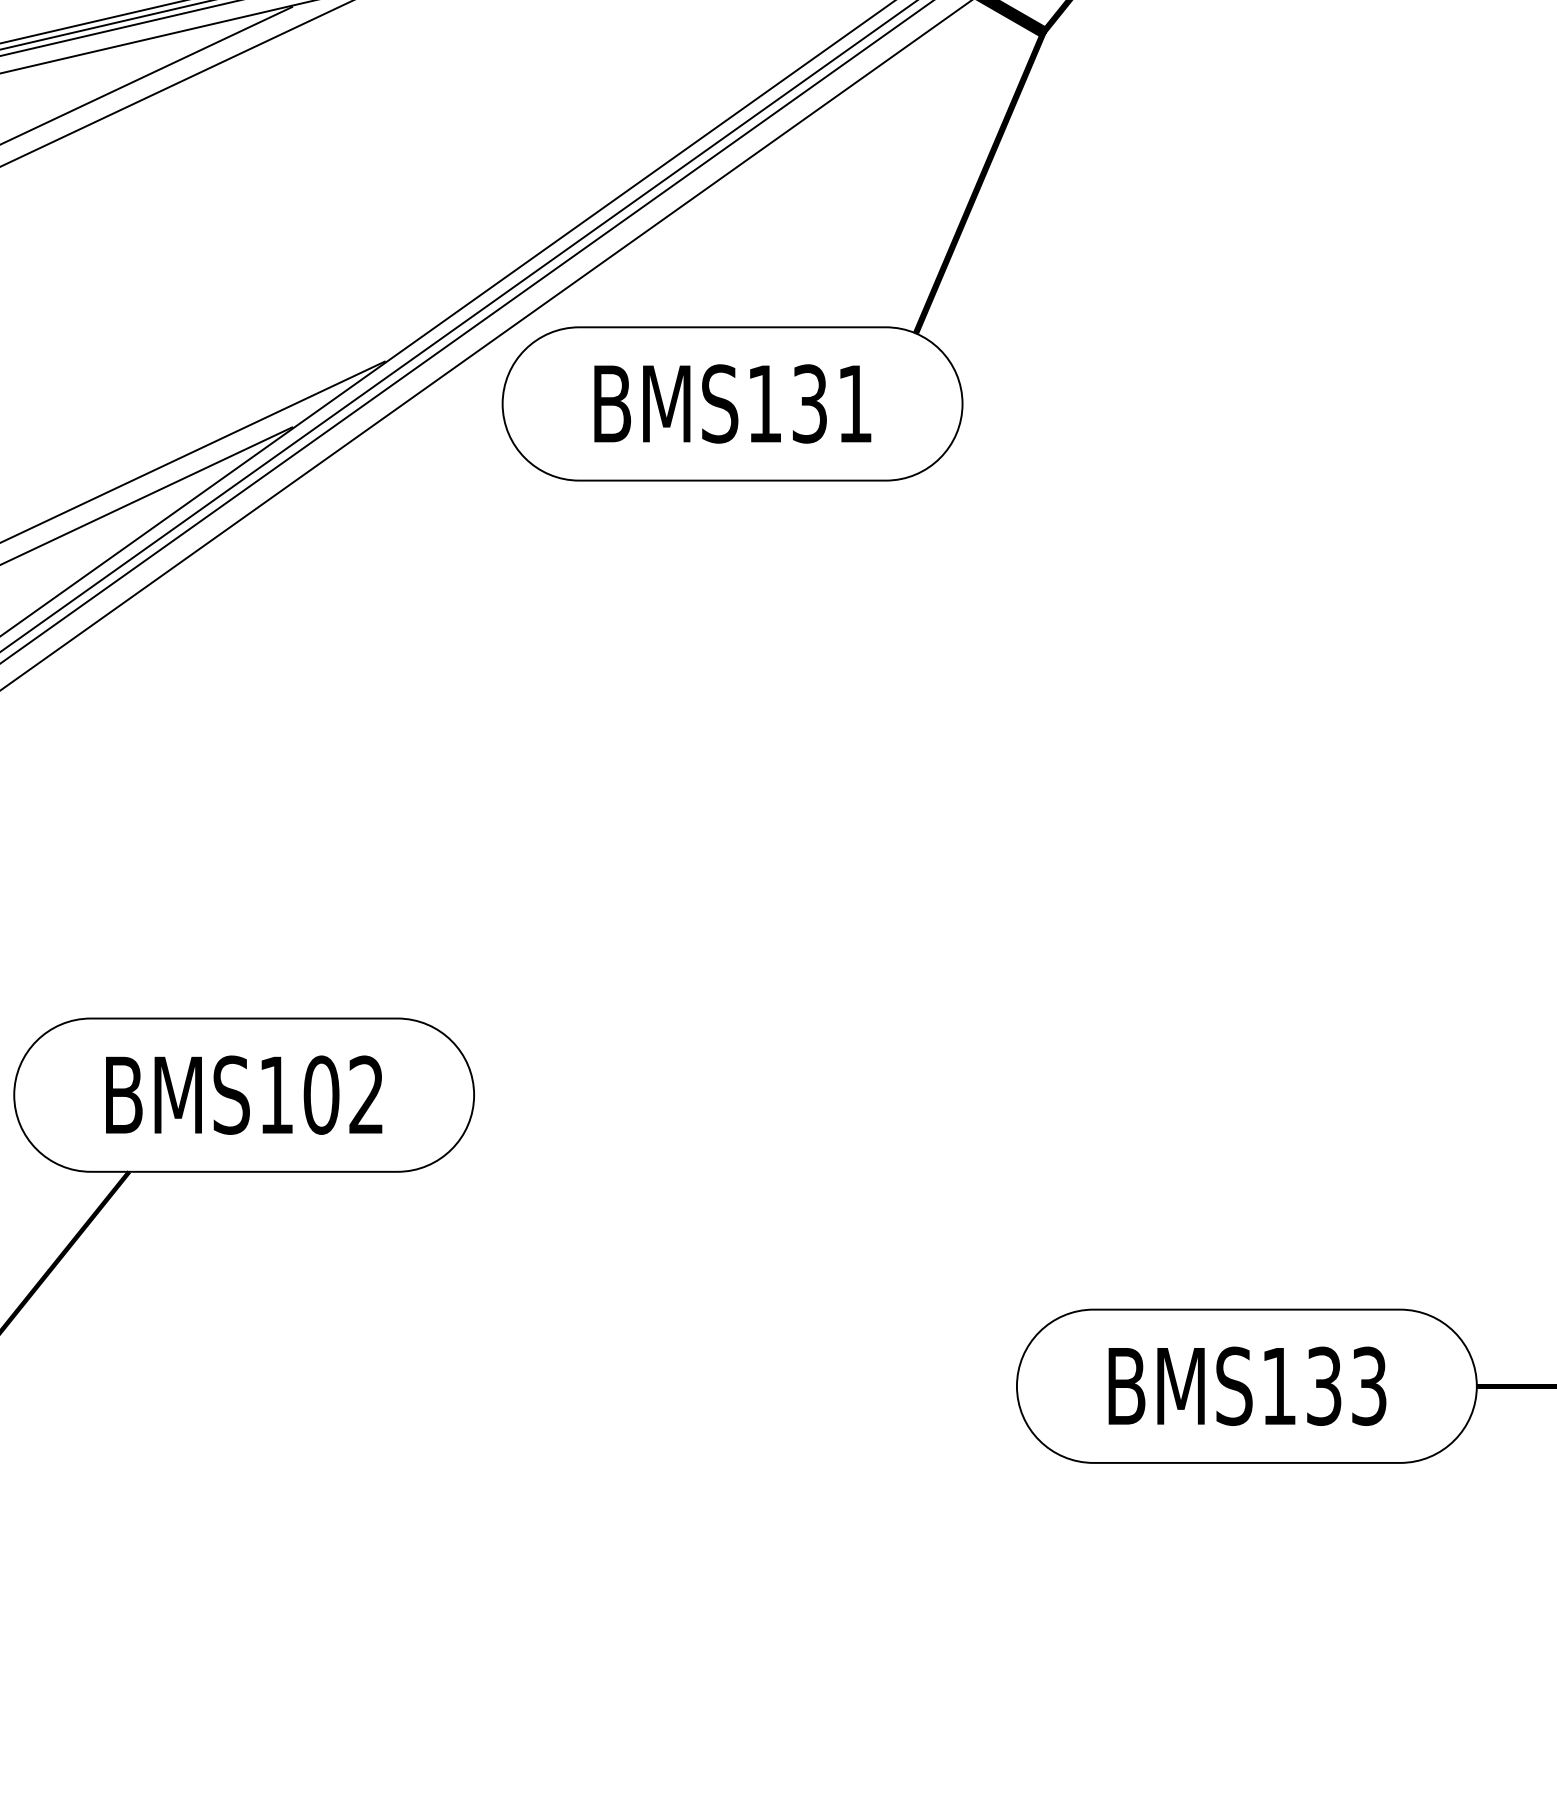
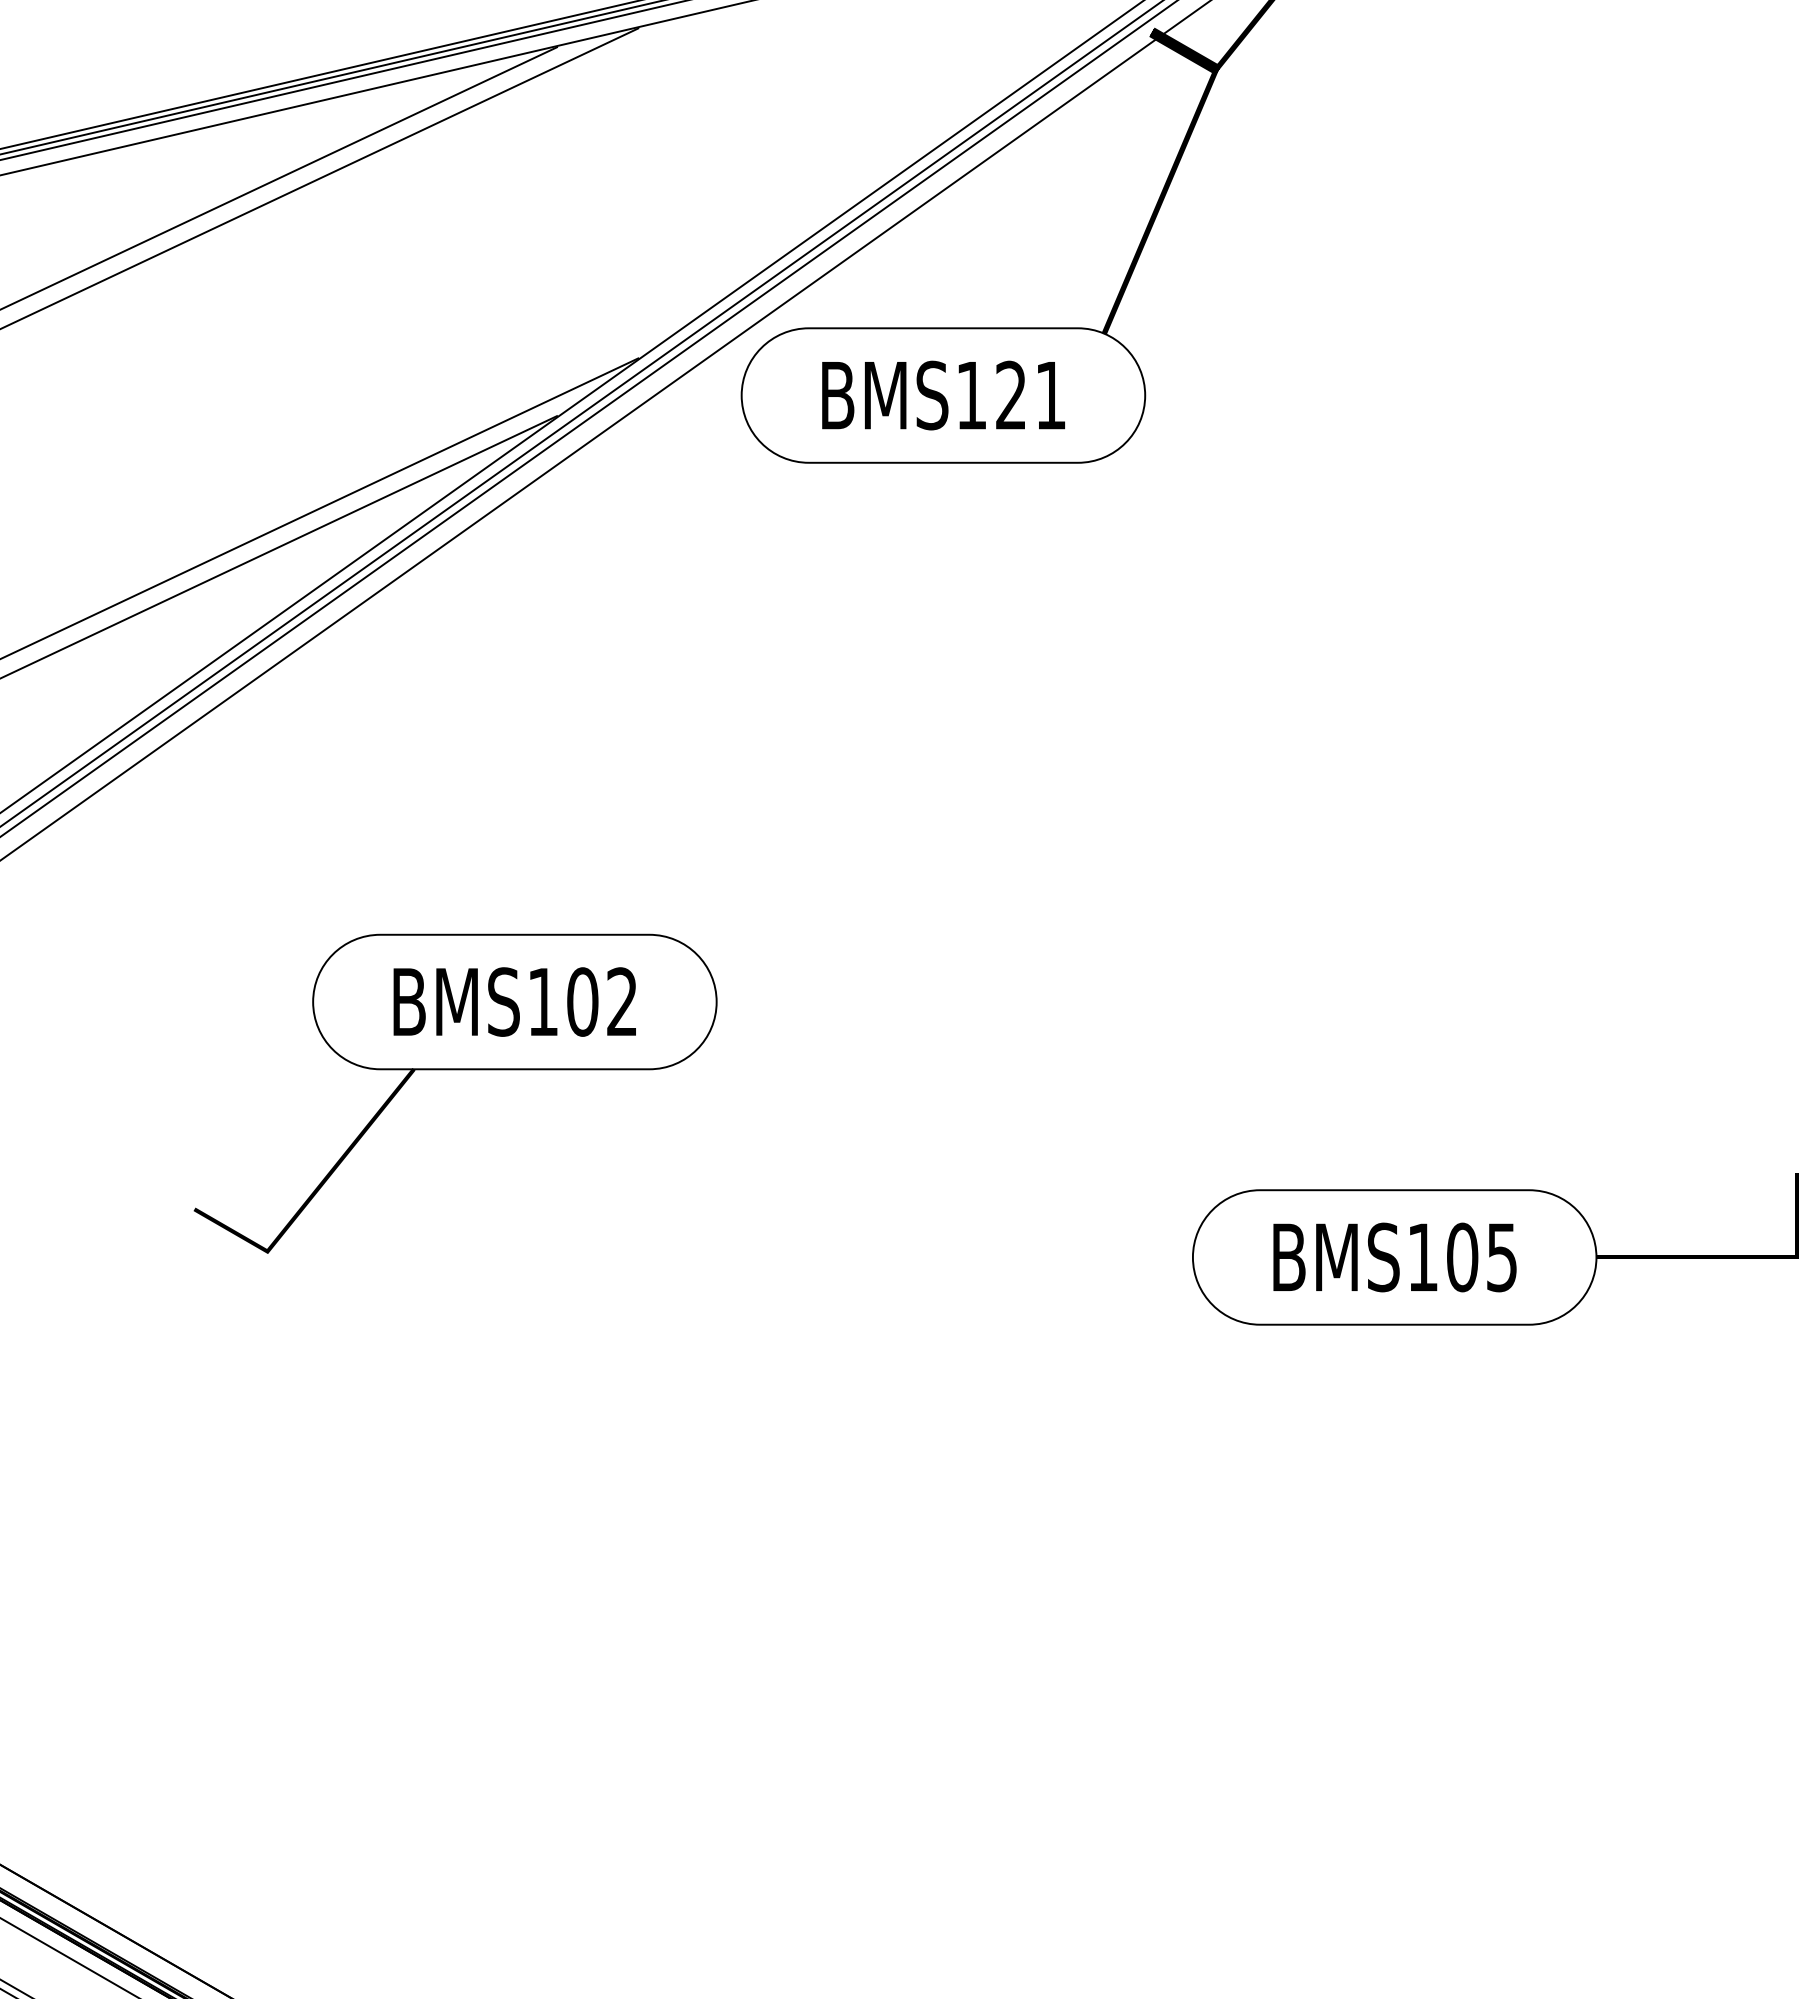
text: (810, 403) -> (1011, 395), BMS131 -> BMS121
text: (1346, 1386) -> (1482, 1257), BMS133 -> BMS105

